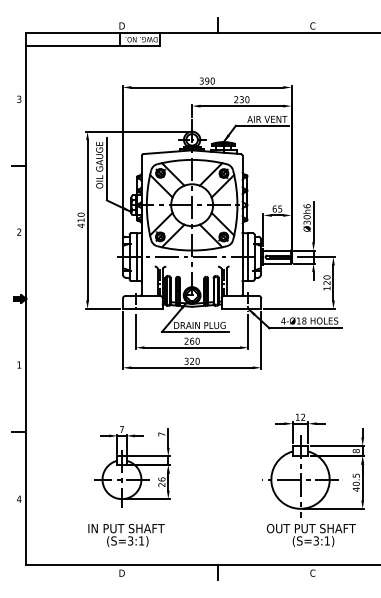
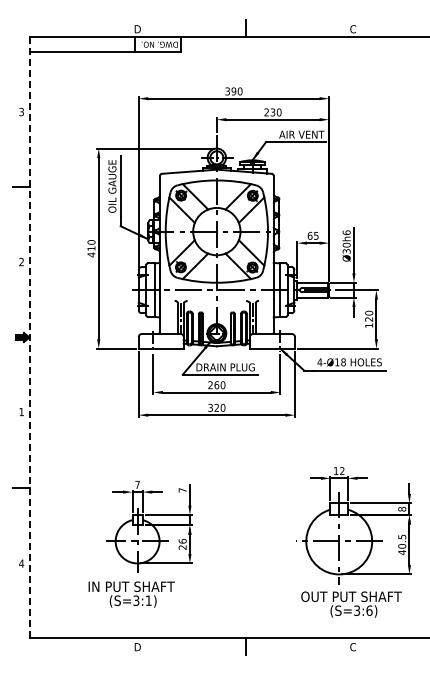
line: (26, 299) -> (29, 337), solid -> dashed
text: (126, 535) -> (131, 594), moved
text: (327, 540) -> (369, 610), (S=3:1) -> (S=3:6)

